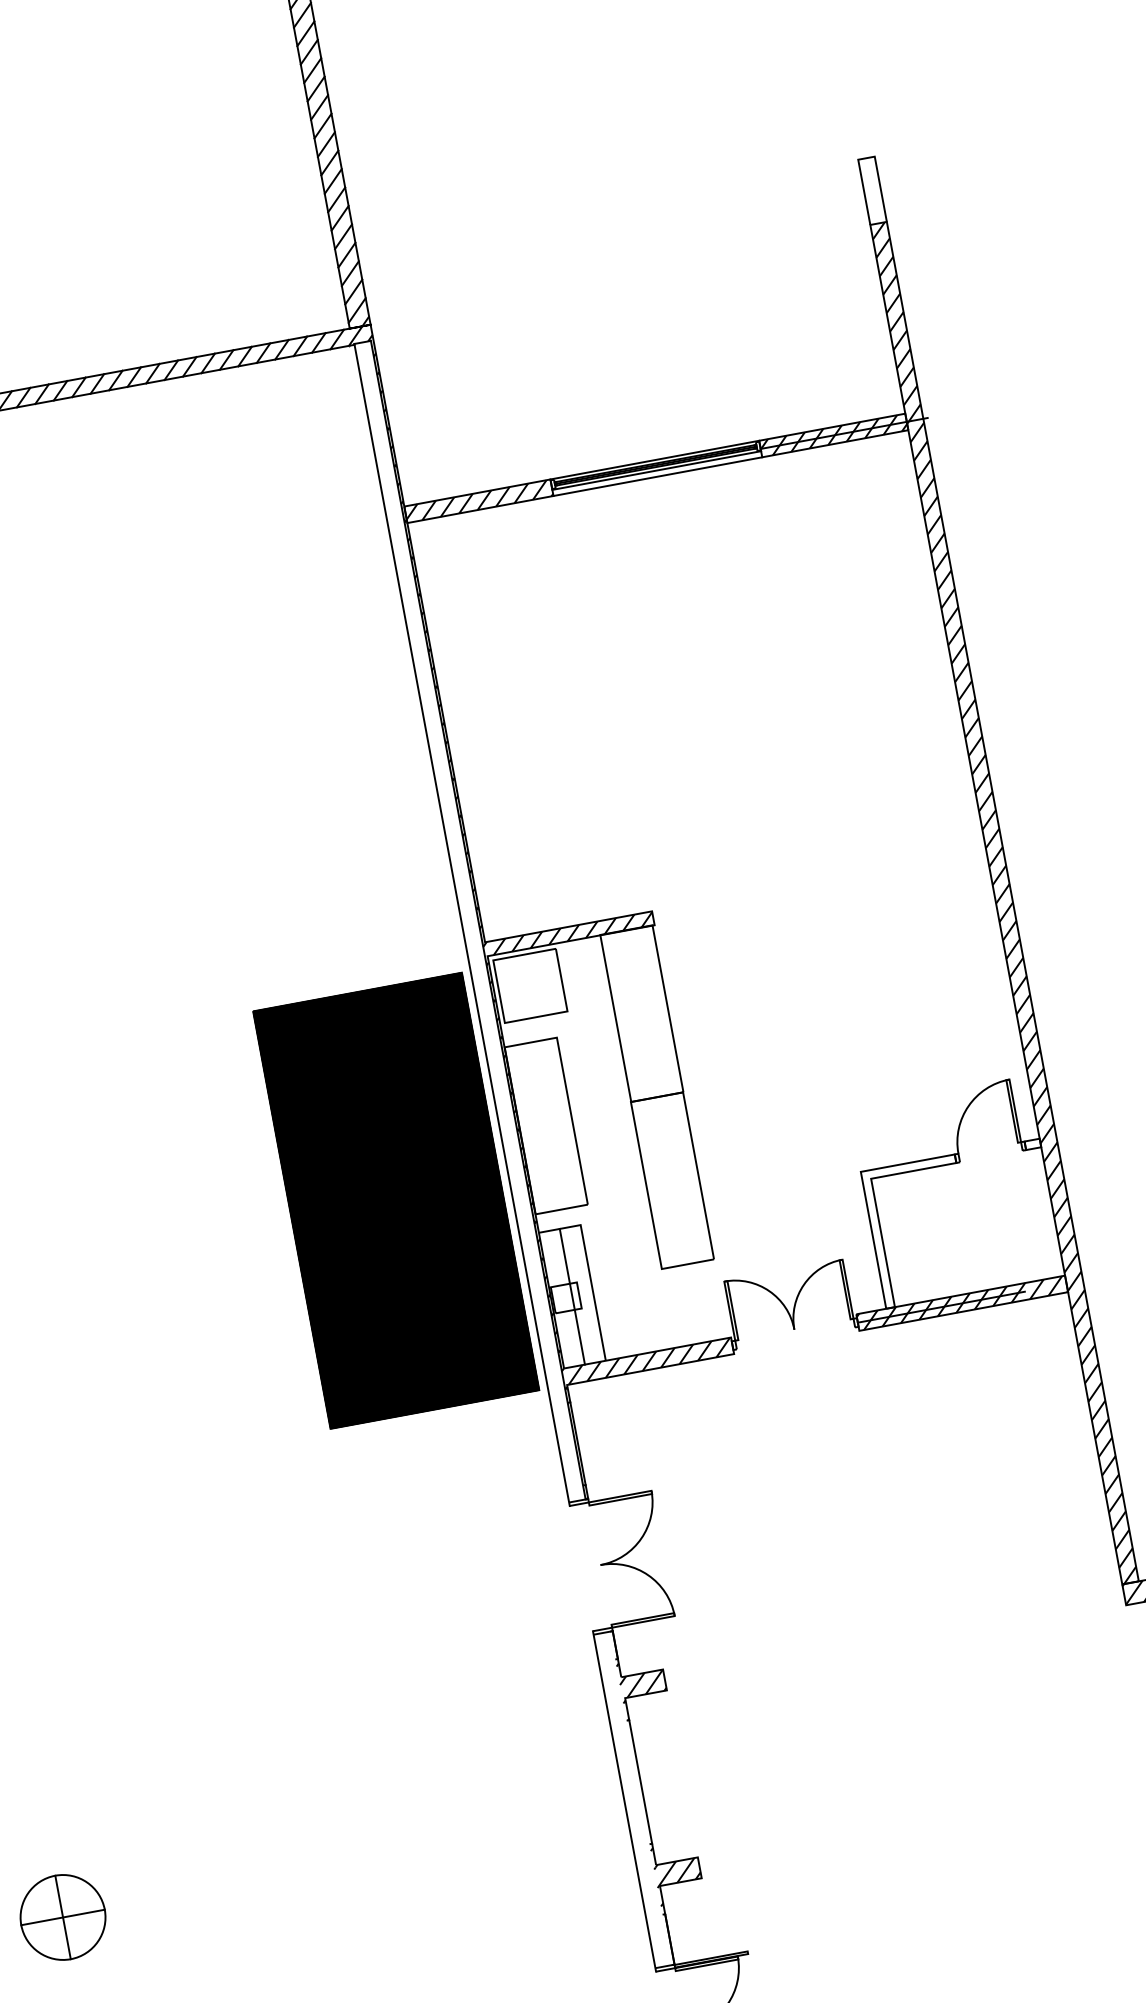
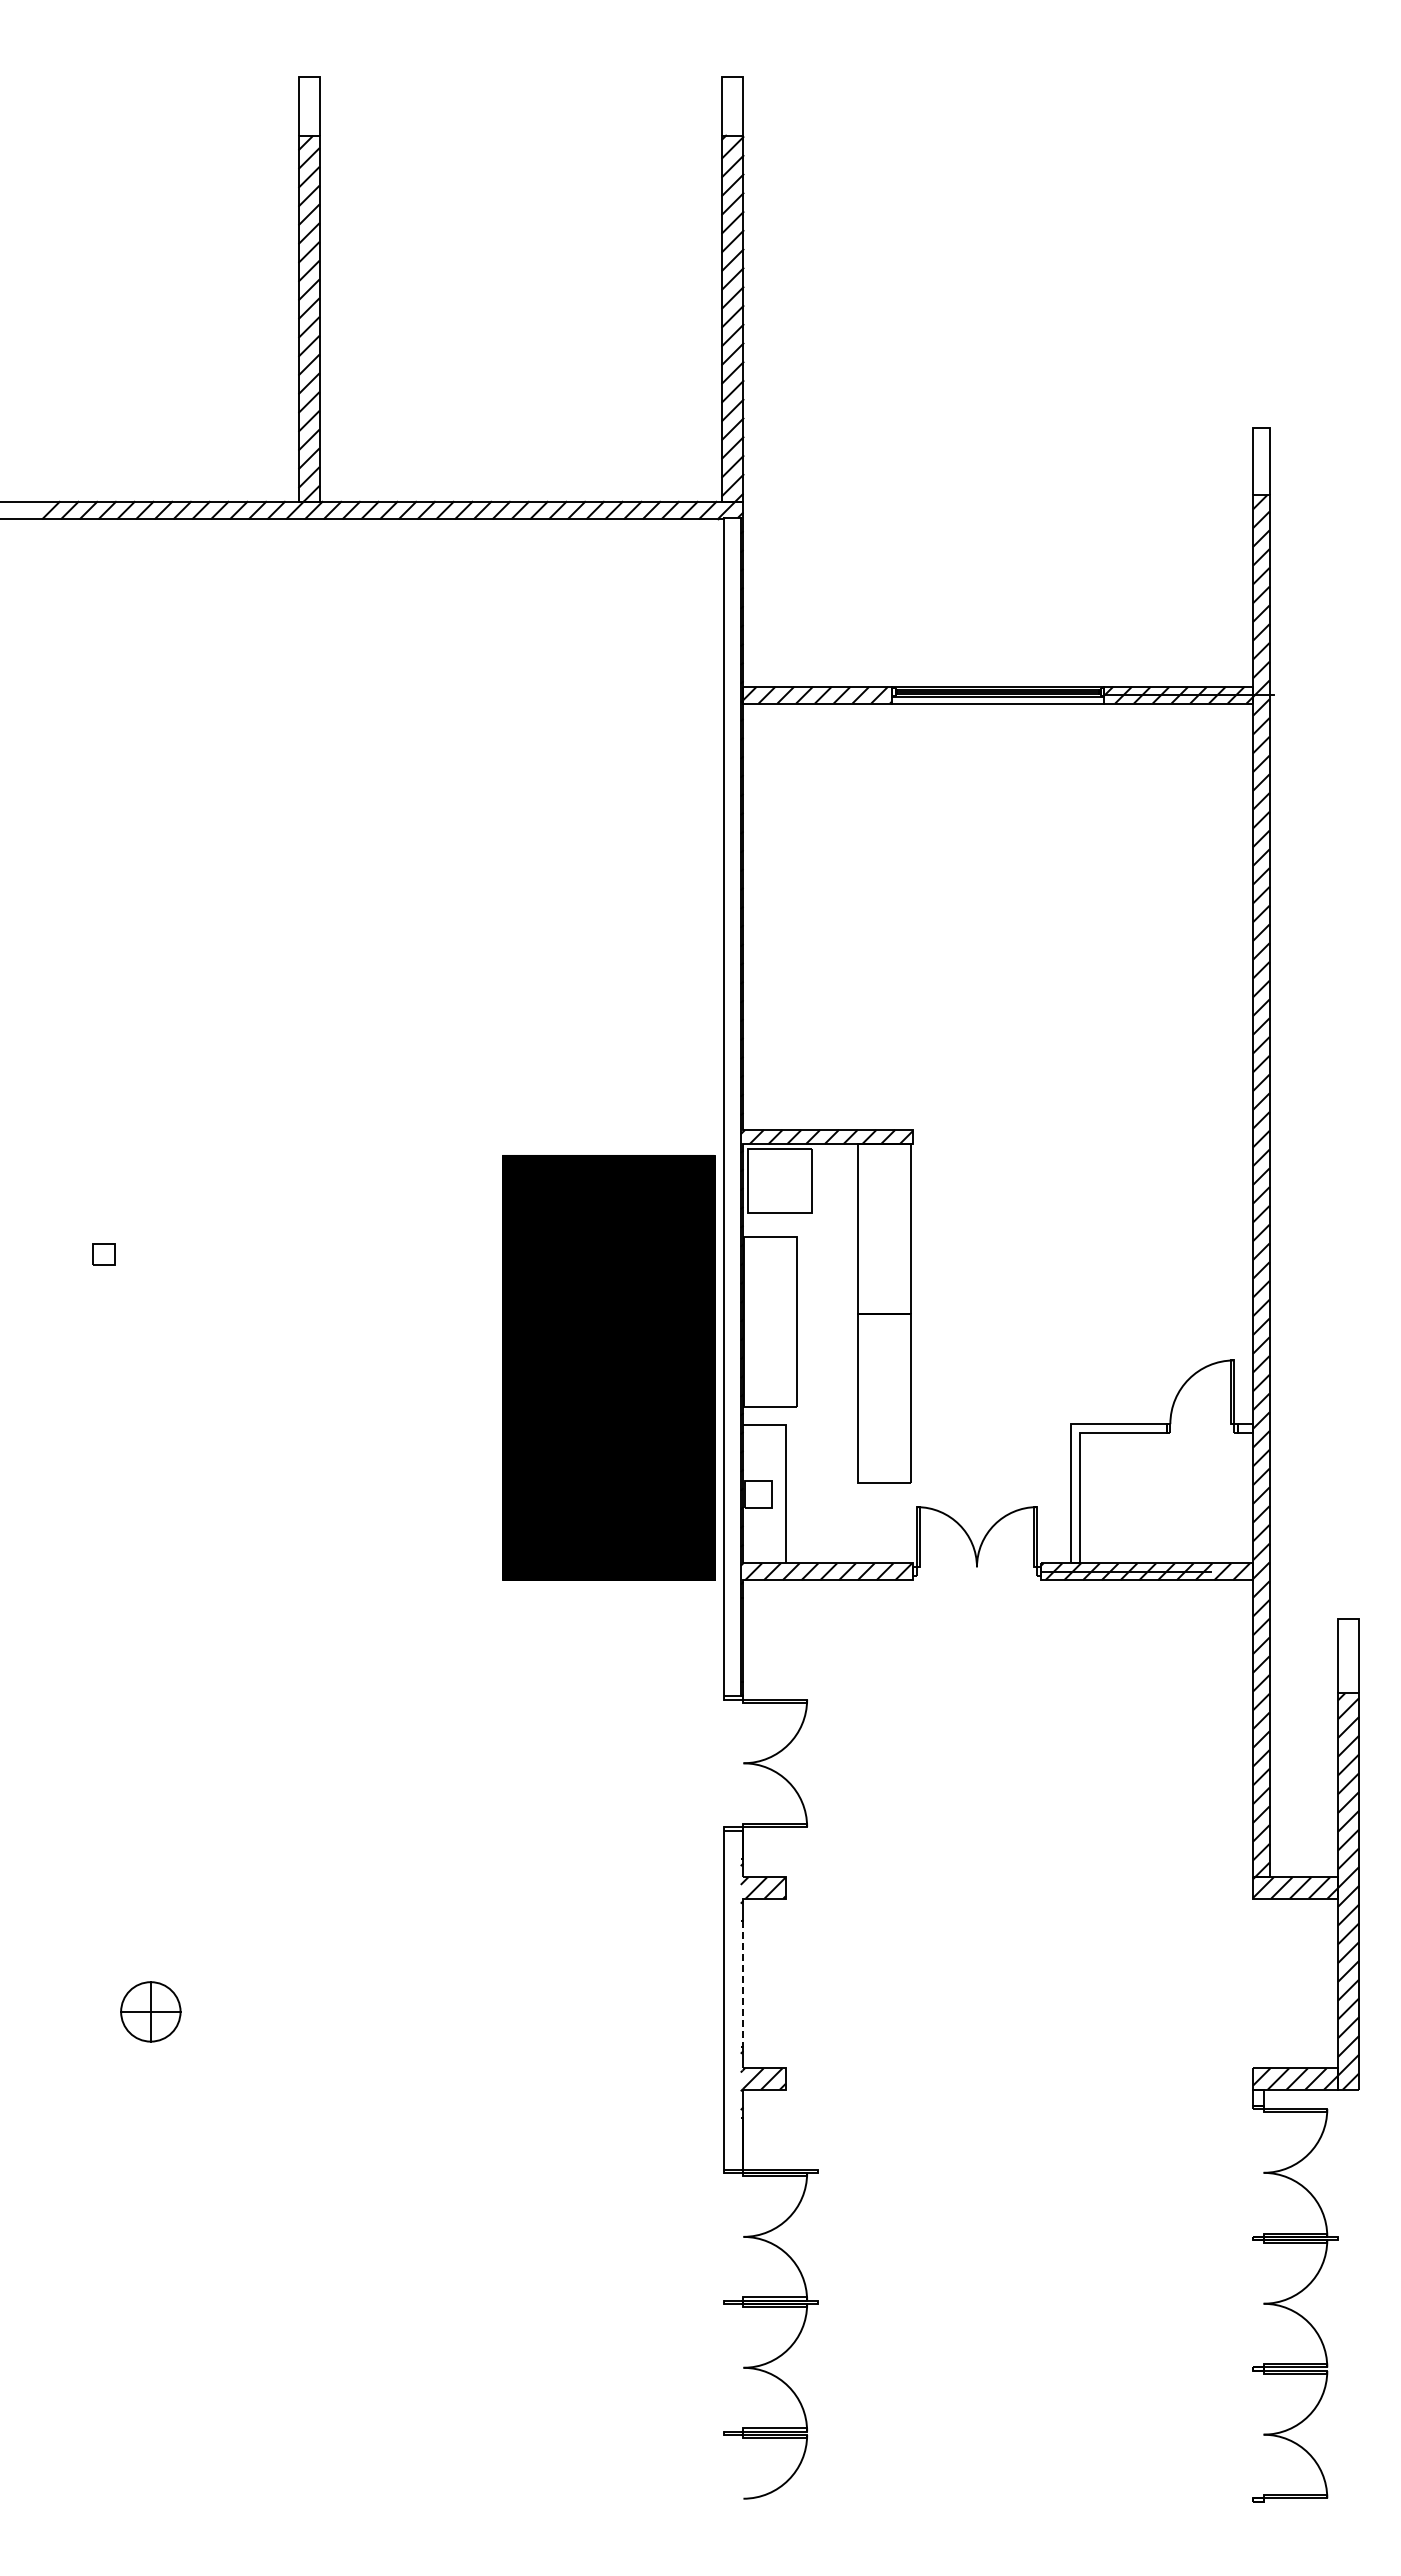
line: (572, 1296) -> (764, 1494), removed
line: (640, 1781) -> (743, 1983), solid -> dashed
part: (62, 1917) -> (150, 2011), size x0.7

